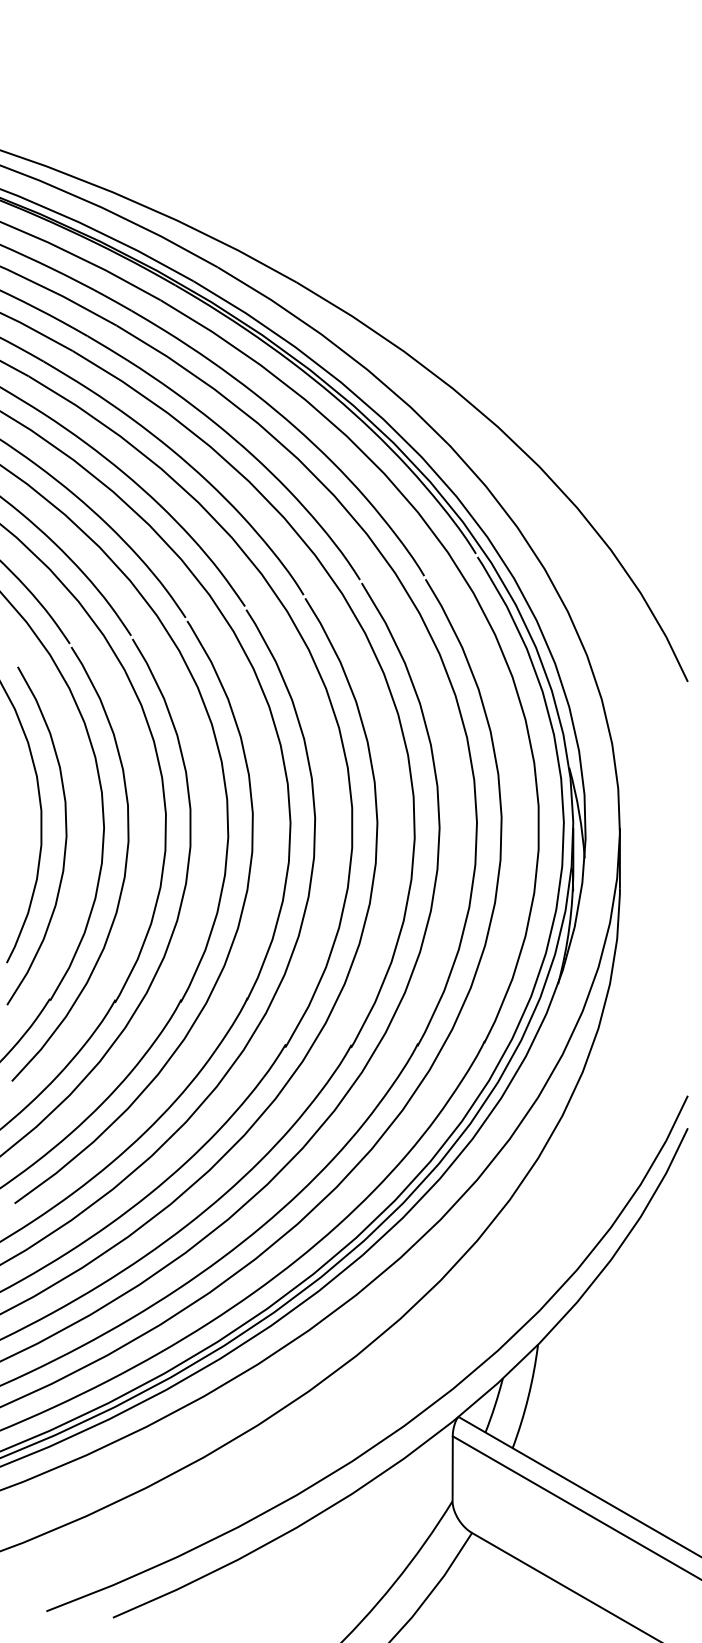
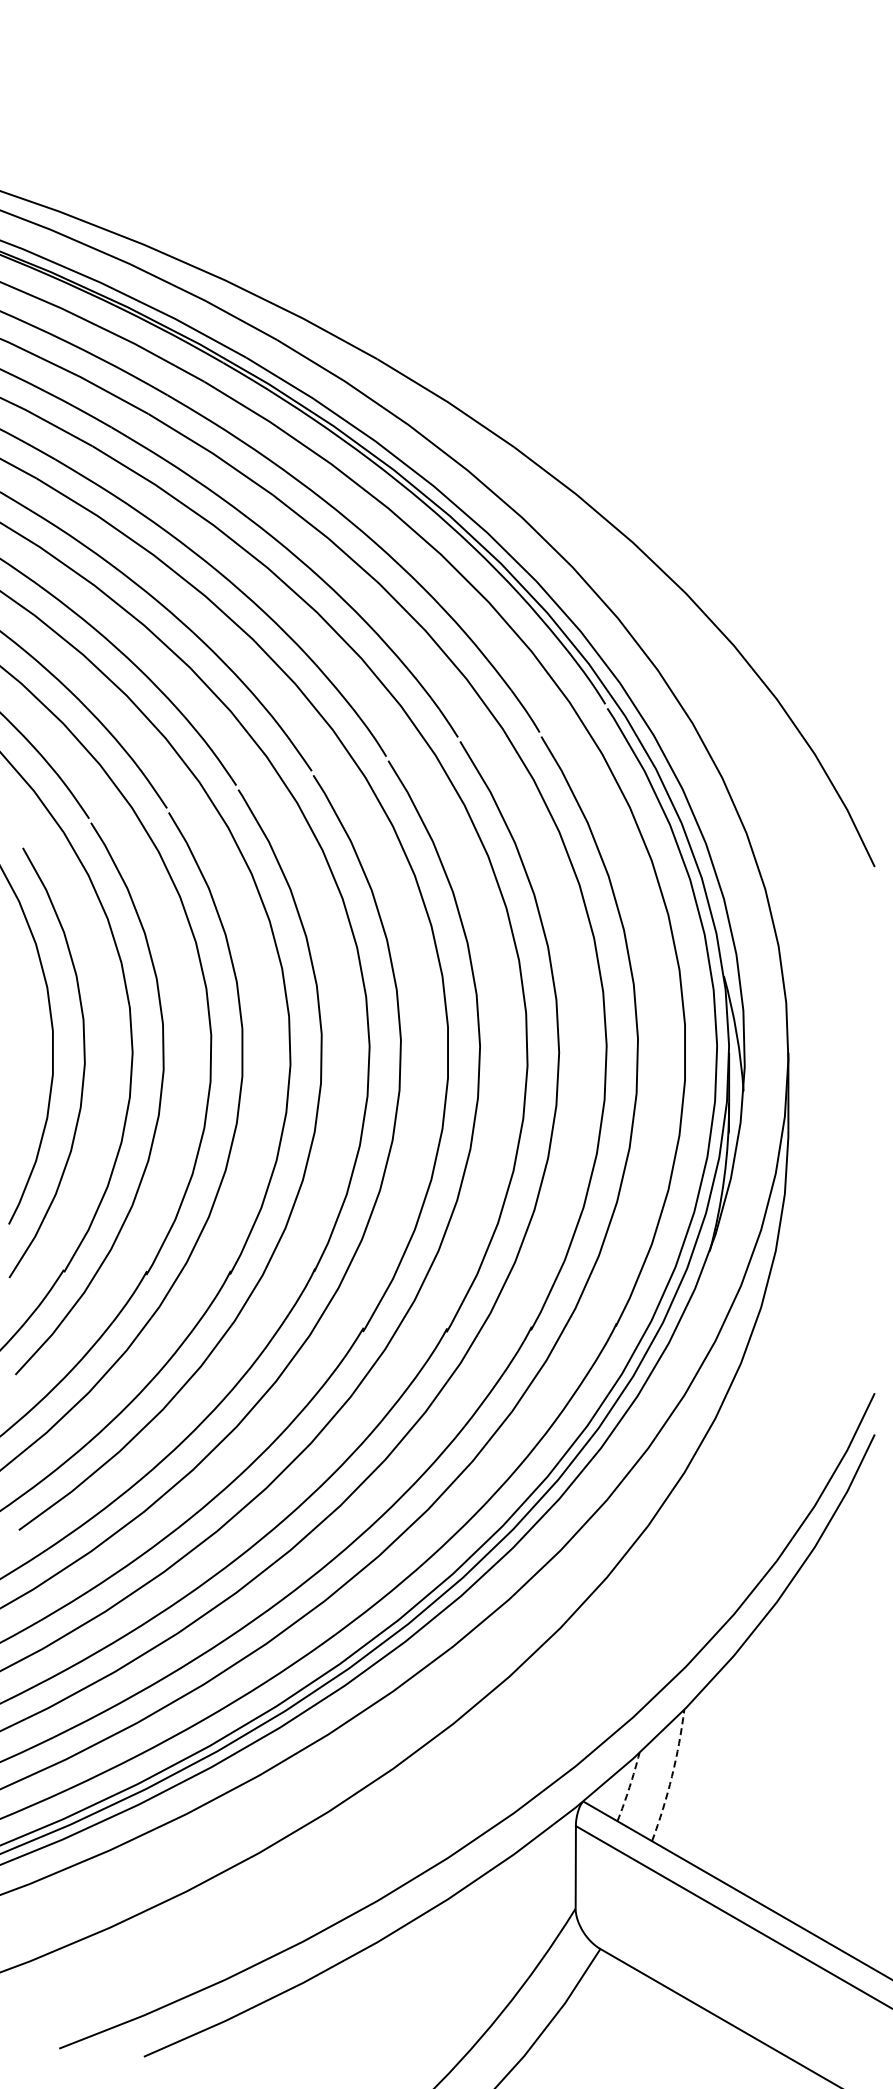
arc: (528, 1397) -> (672, 1776), solid -> dashed
arc: (494, 1405) -> (629, 1787), solid -> dashed

